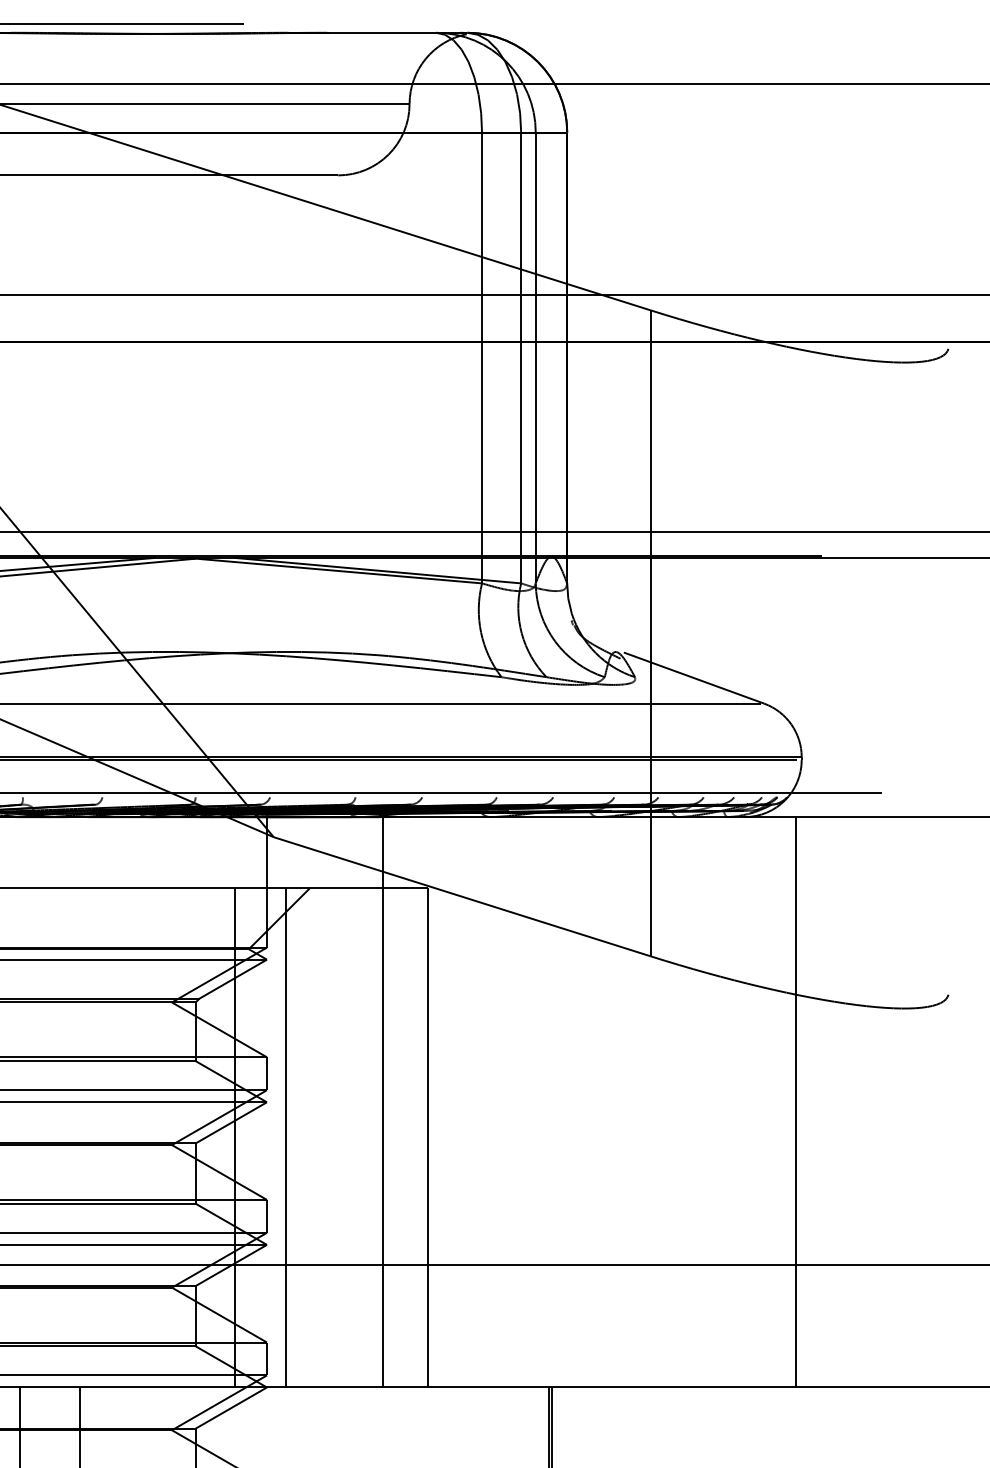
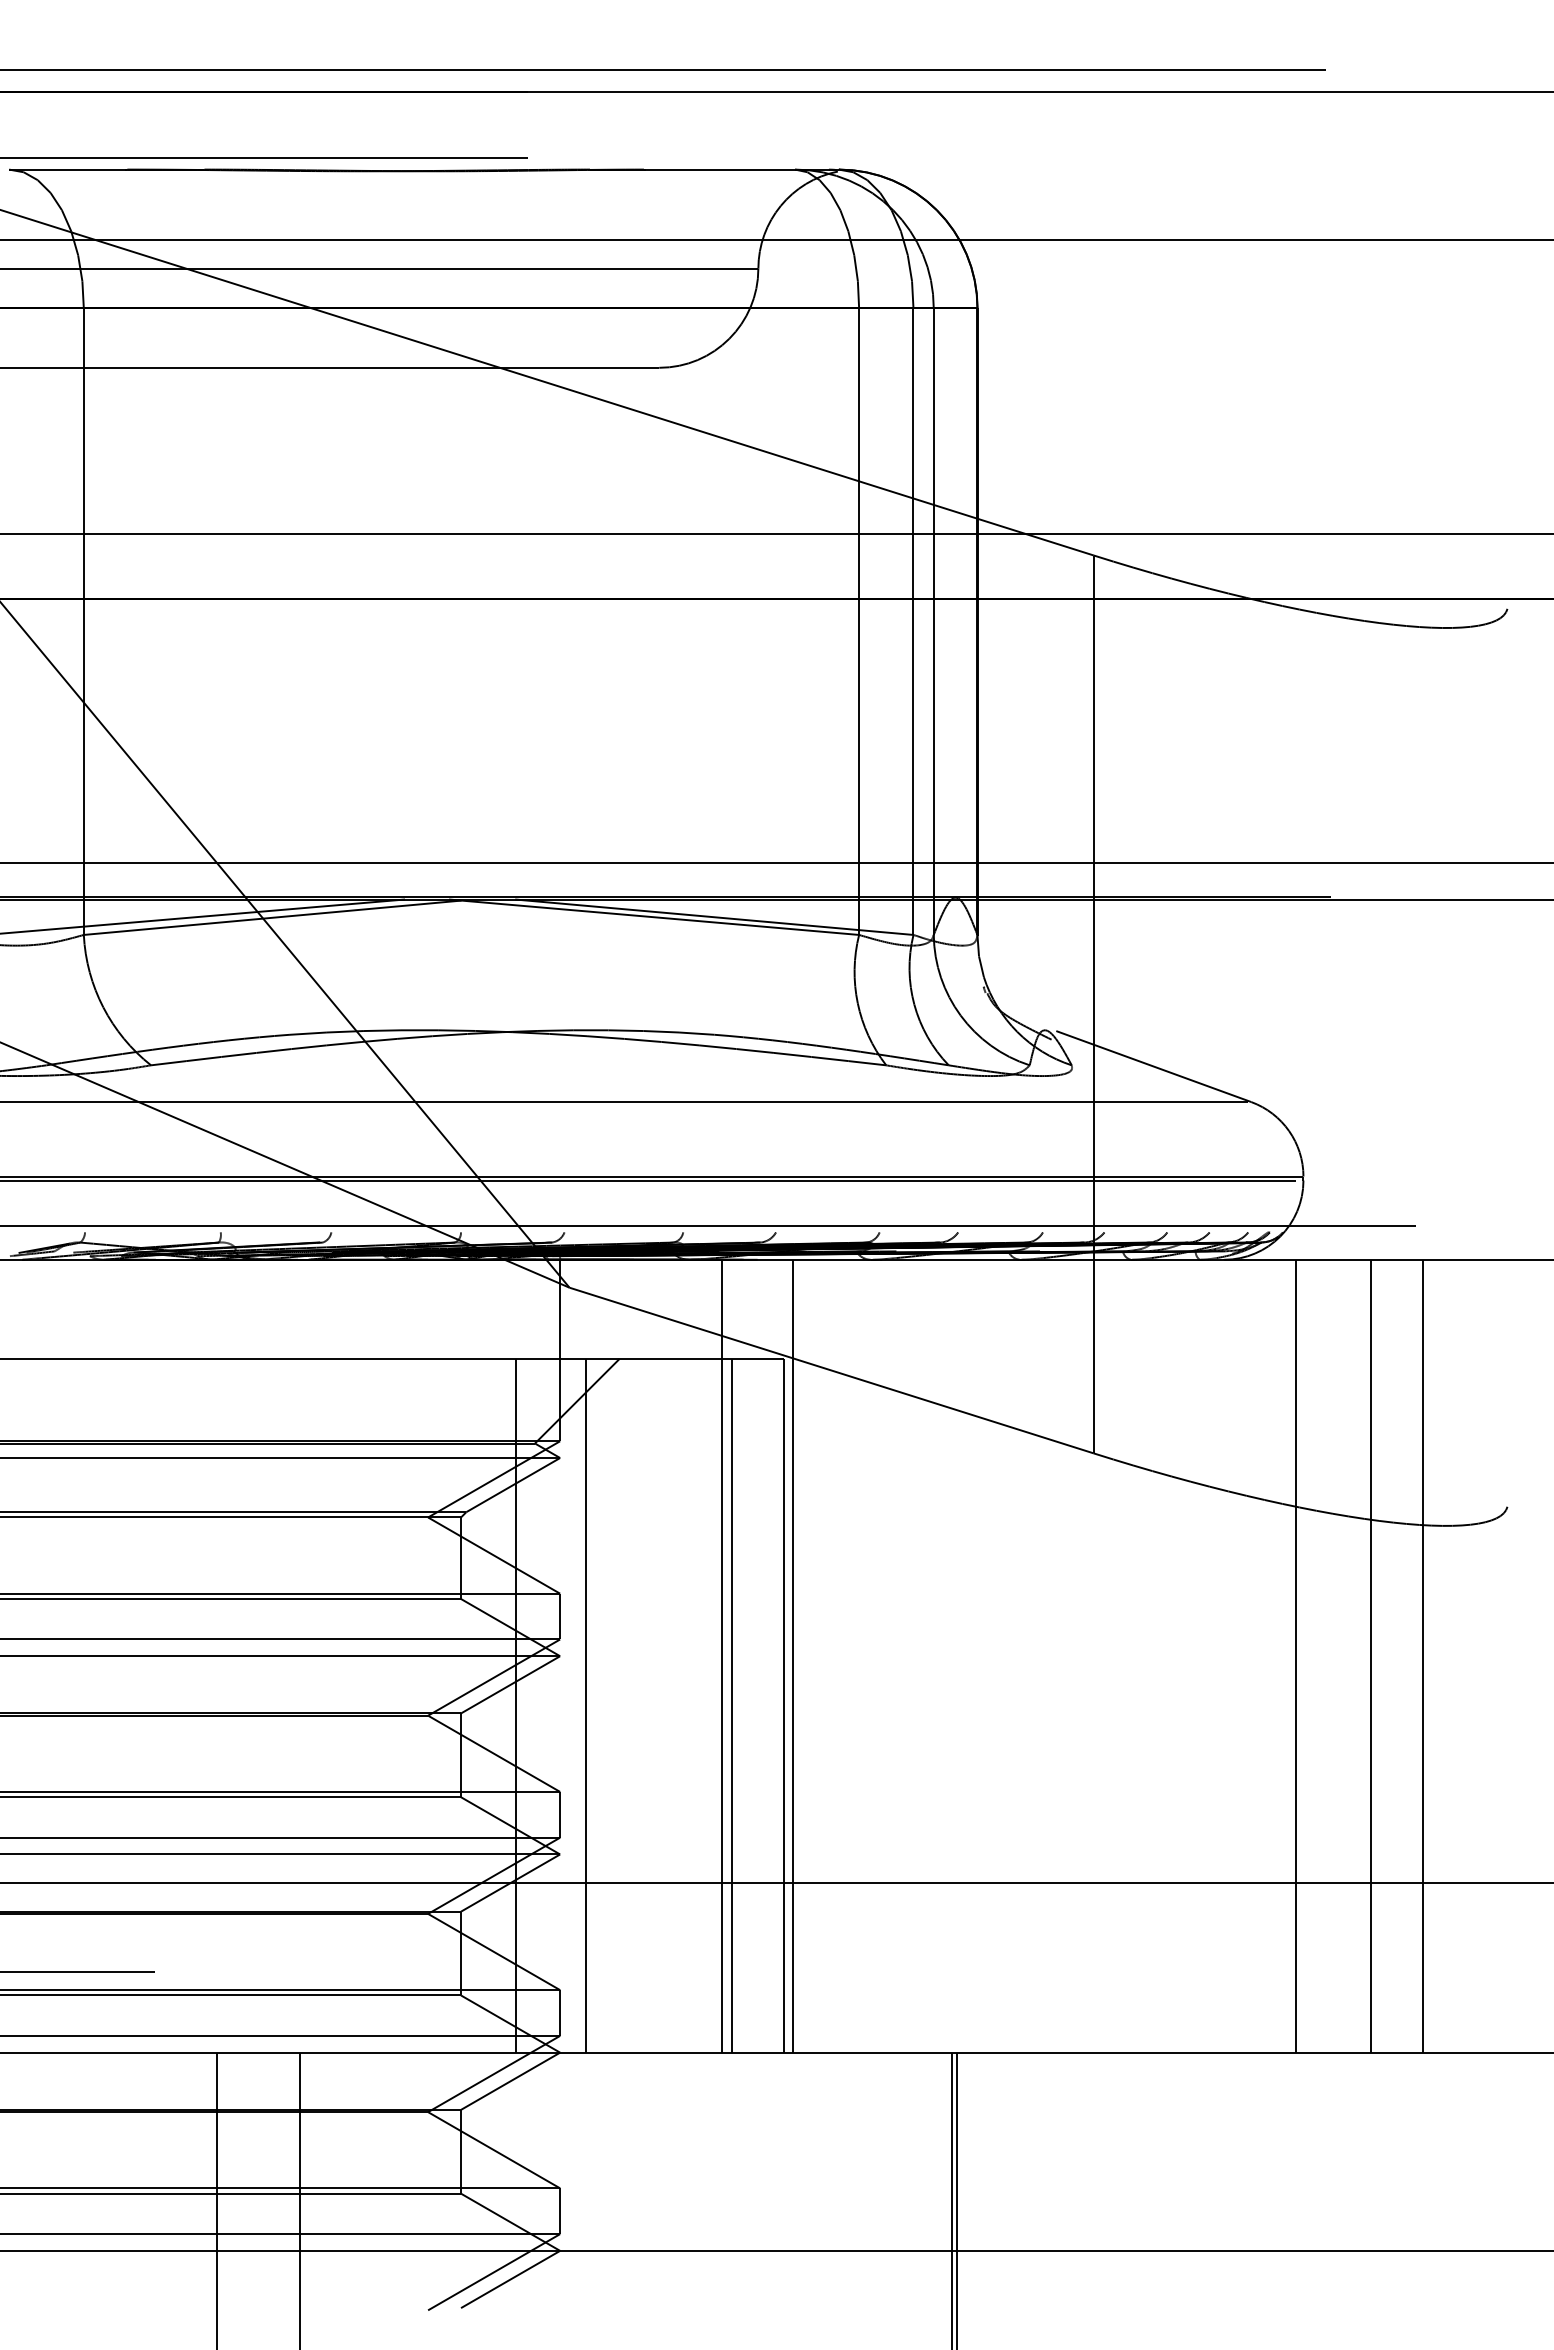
line: (434, 1101) -> (792, 1655), added
line: (850, 1101) -> (1371, 1655), added
line: (888, 1101) -> (1423, 1655), added
line: (390, 1137) -> (731, 1705), added

